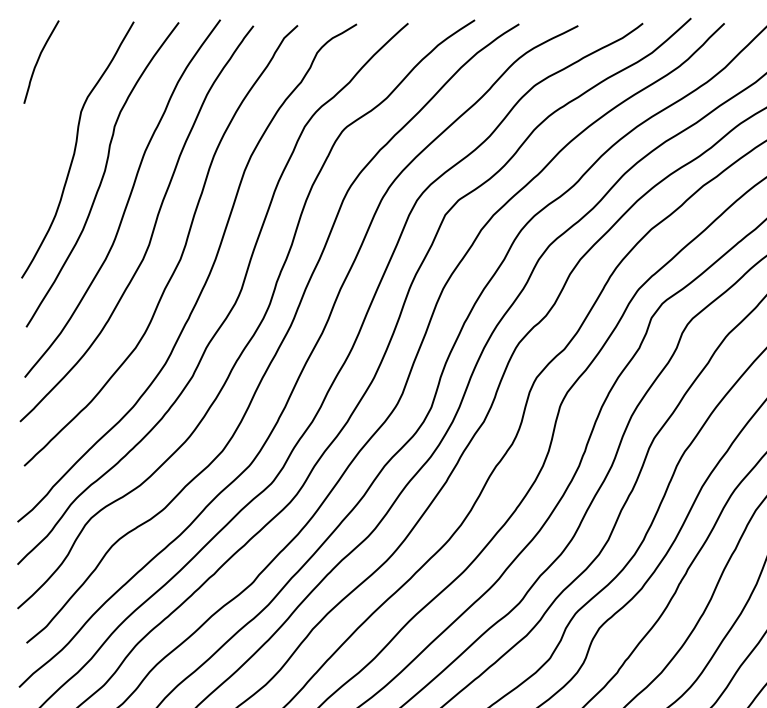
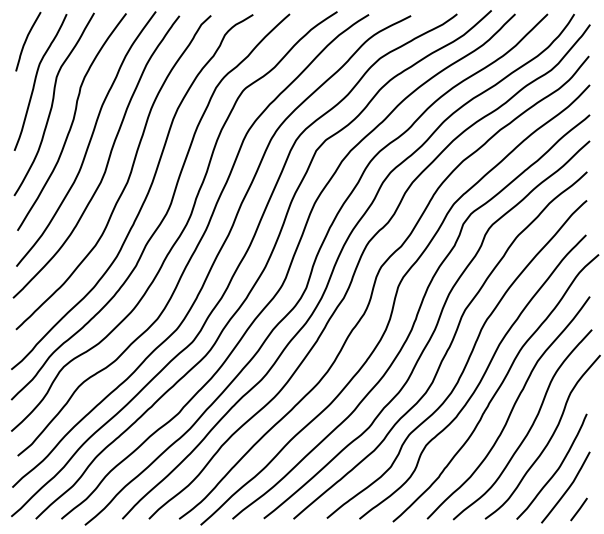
curve: (52, 115) -> (36, 79), added

